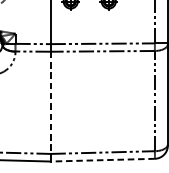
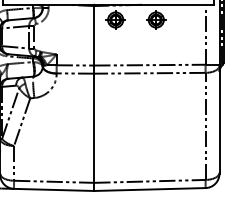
line: (50, 103) -> (94, 128), dashed -> solid
line: (102, 160) -> (149, 189), dashed -> solid

